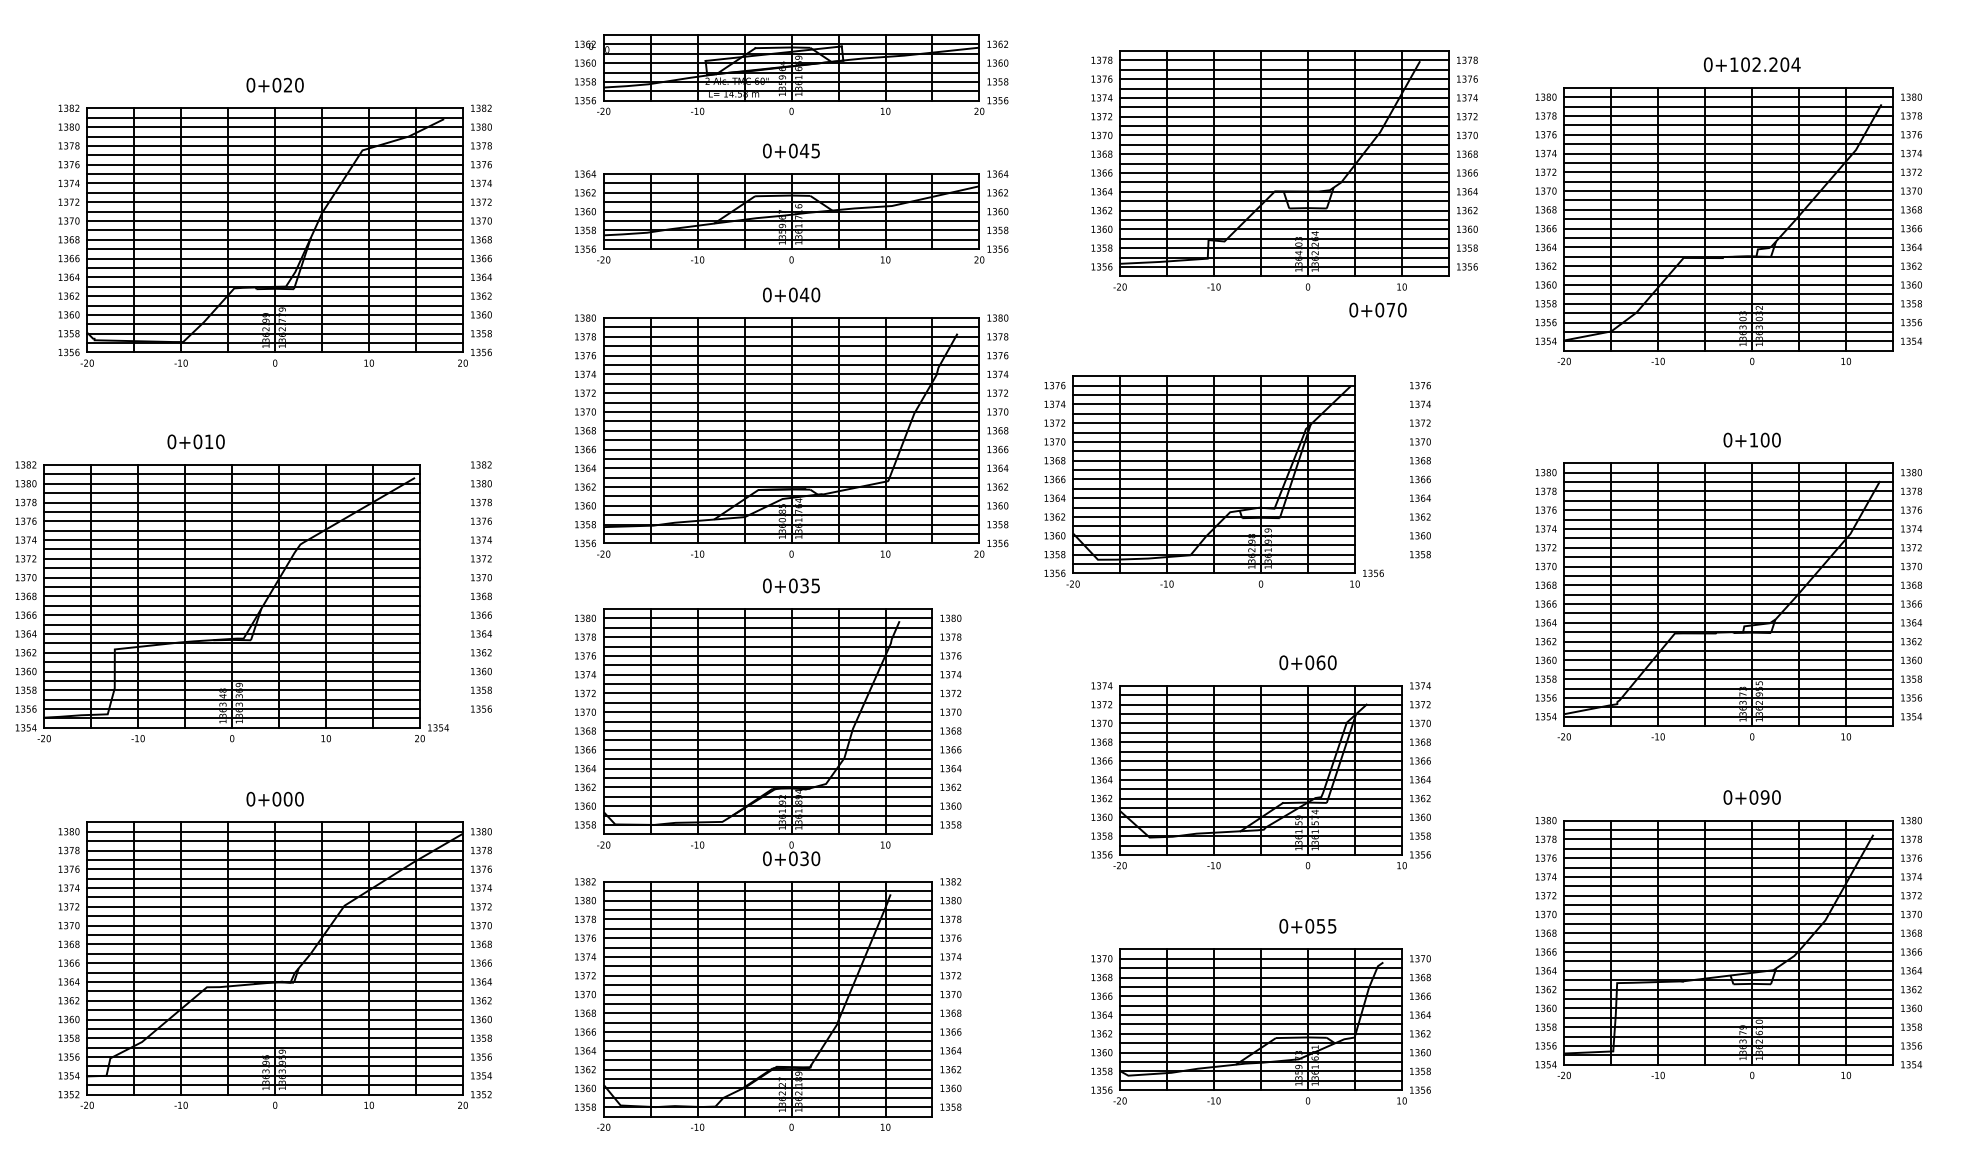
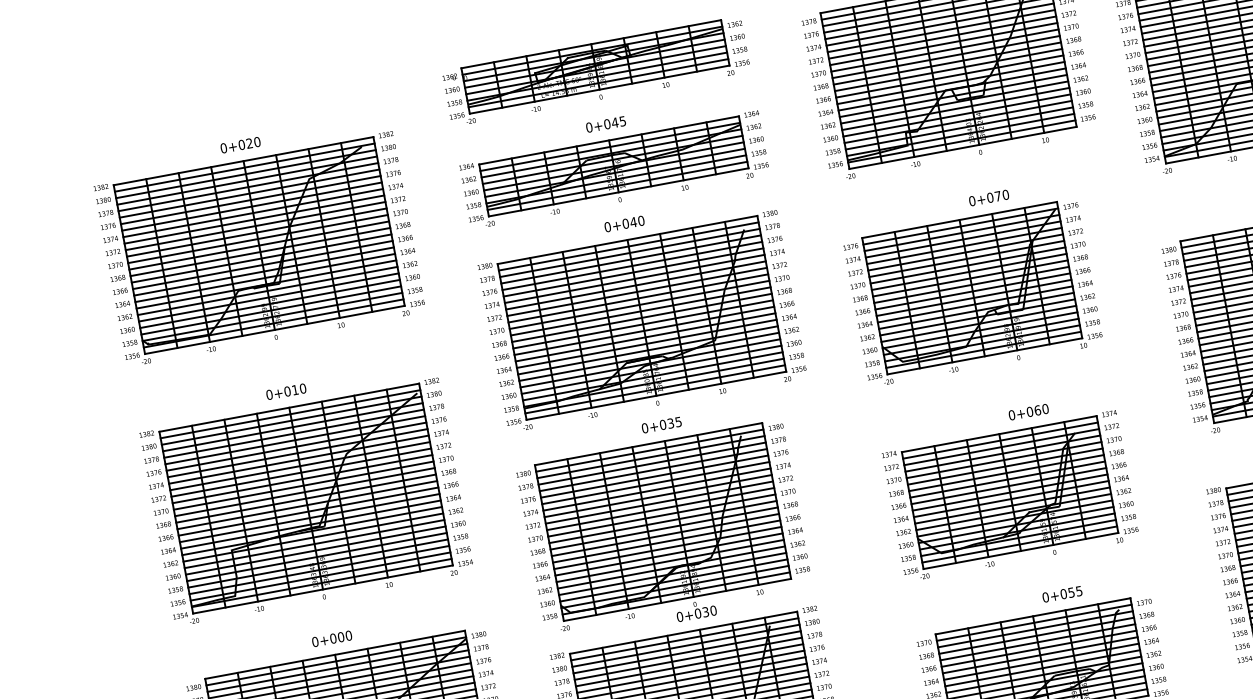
text: (1377, 309) -> (988, 197), moved
text: (195, 441) -> (285, 391), moved
part: (1213, 481) -> (972, 292), moved
part: (231, 601) -> (306, 502), moved

